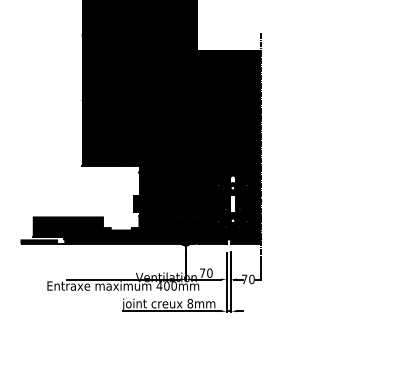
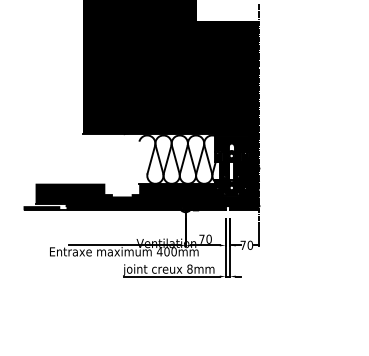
fill: (176, 191) -> (176, 159), removed

